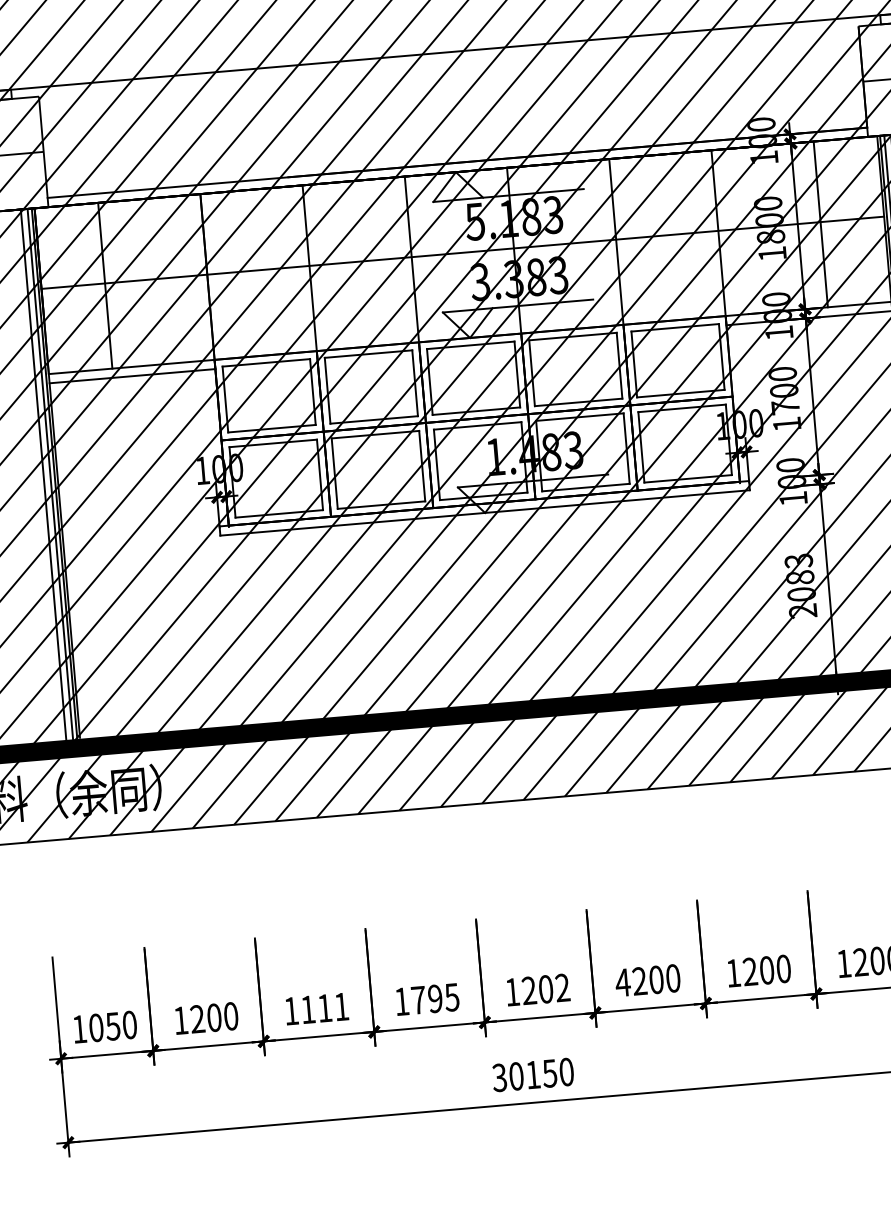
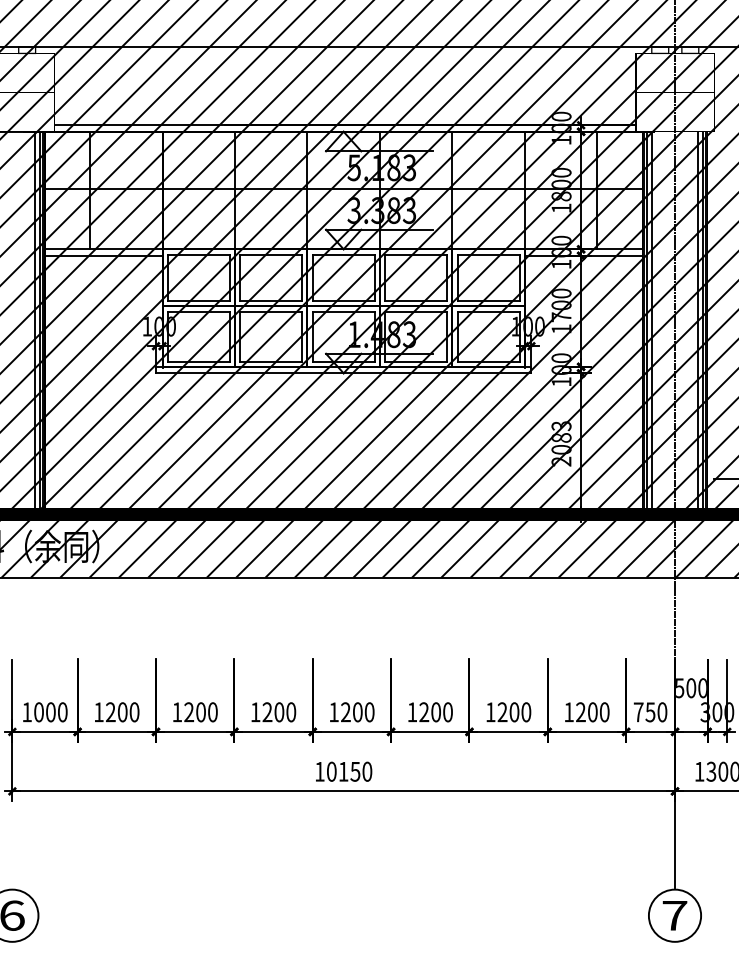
text: (623, 983) -> (412, 712), 4200 -> 1200
text: (562, 988) -> (369, 712), 1202 -> 1200
text: (435, 999) -> (279, 712), 1795 -> 1200
text: (324, 1008) -> (200, 712), 1111 -> 1200
text: (112, 1026) -> (50, 712), 1050 -> 1000
text: (499, 1077) -> (319, 771), 30150 -> 10150

